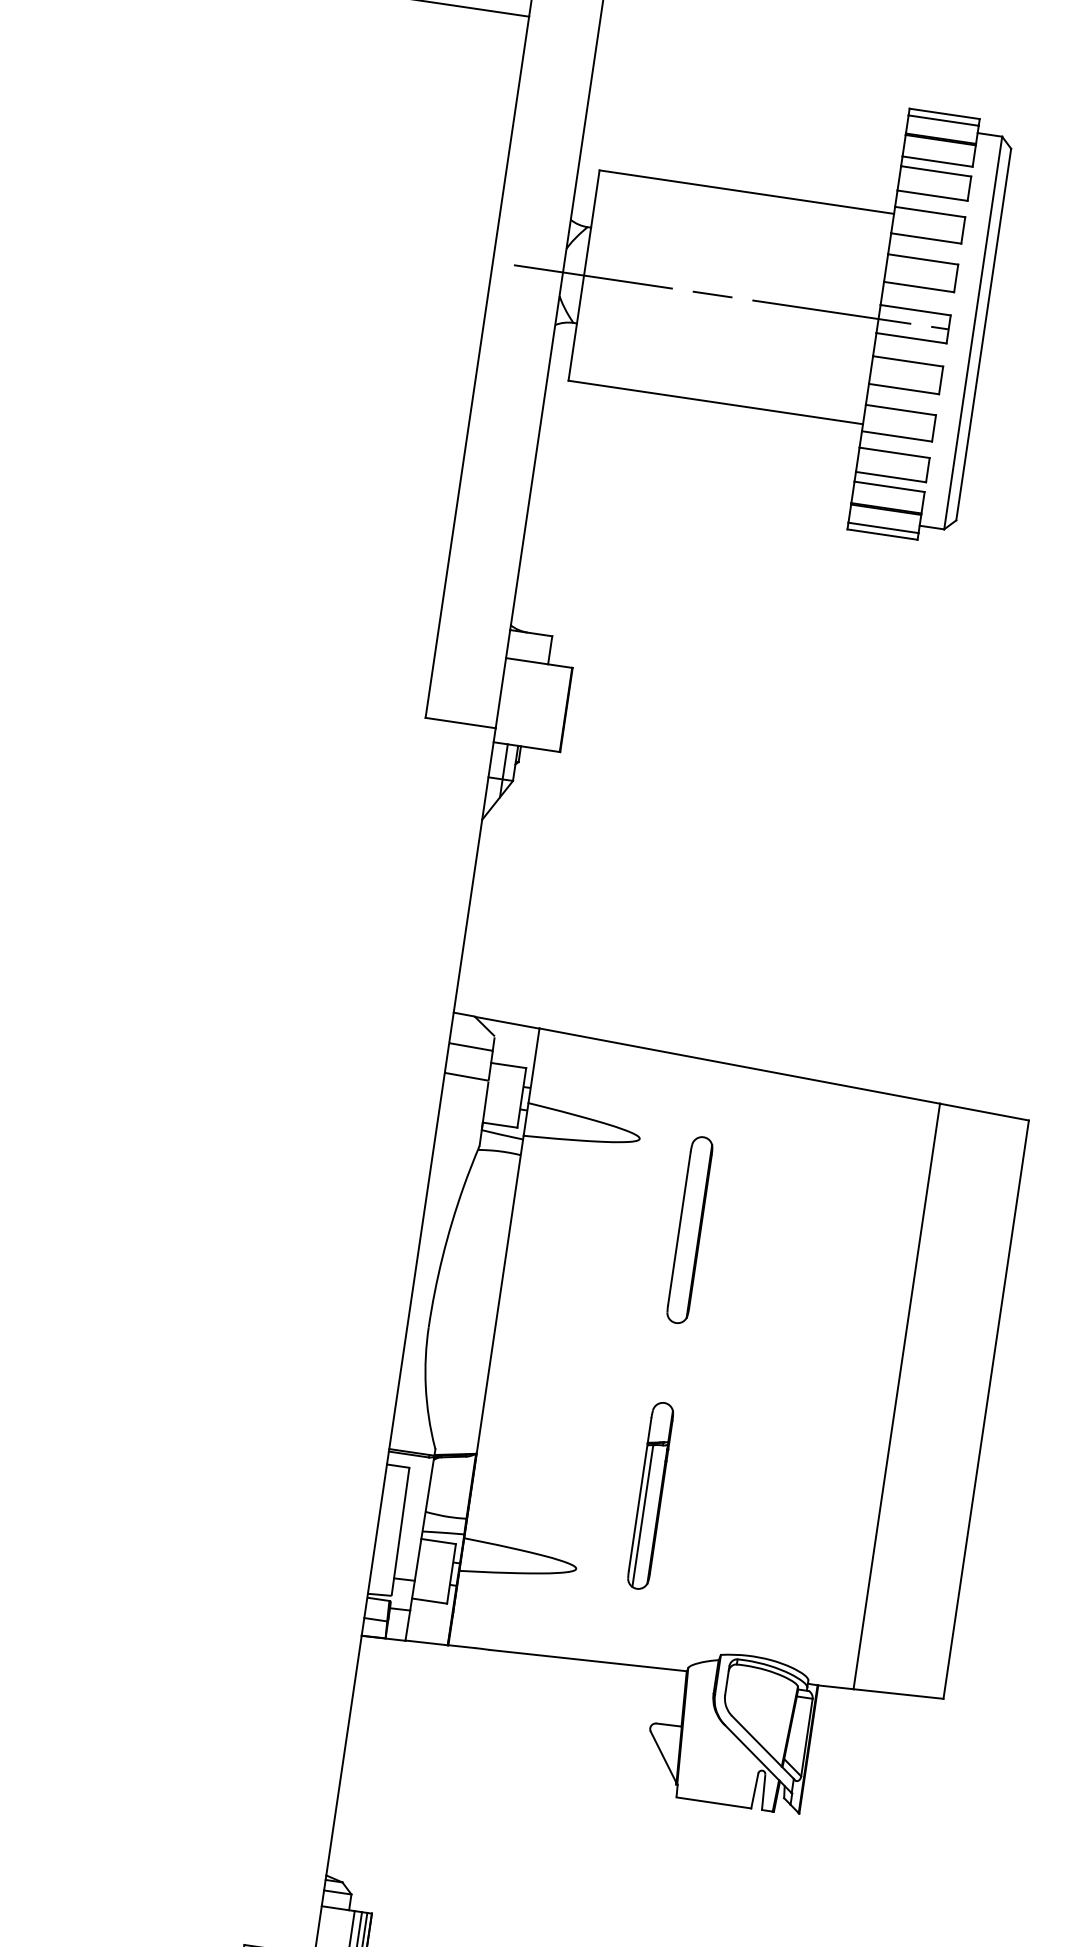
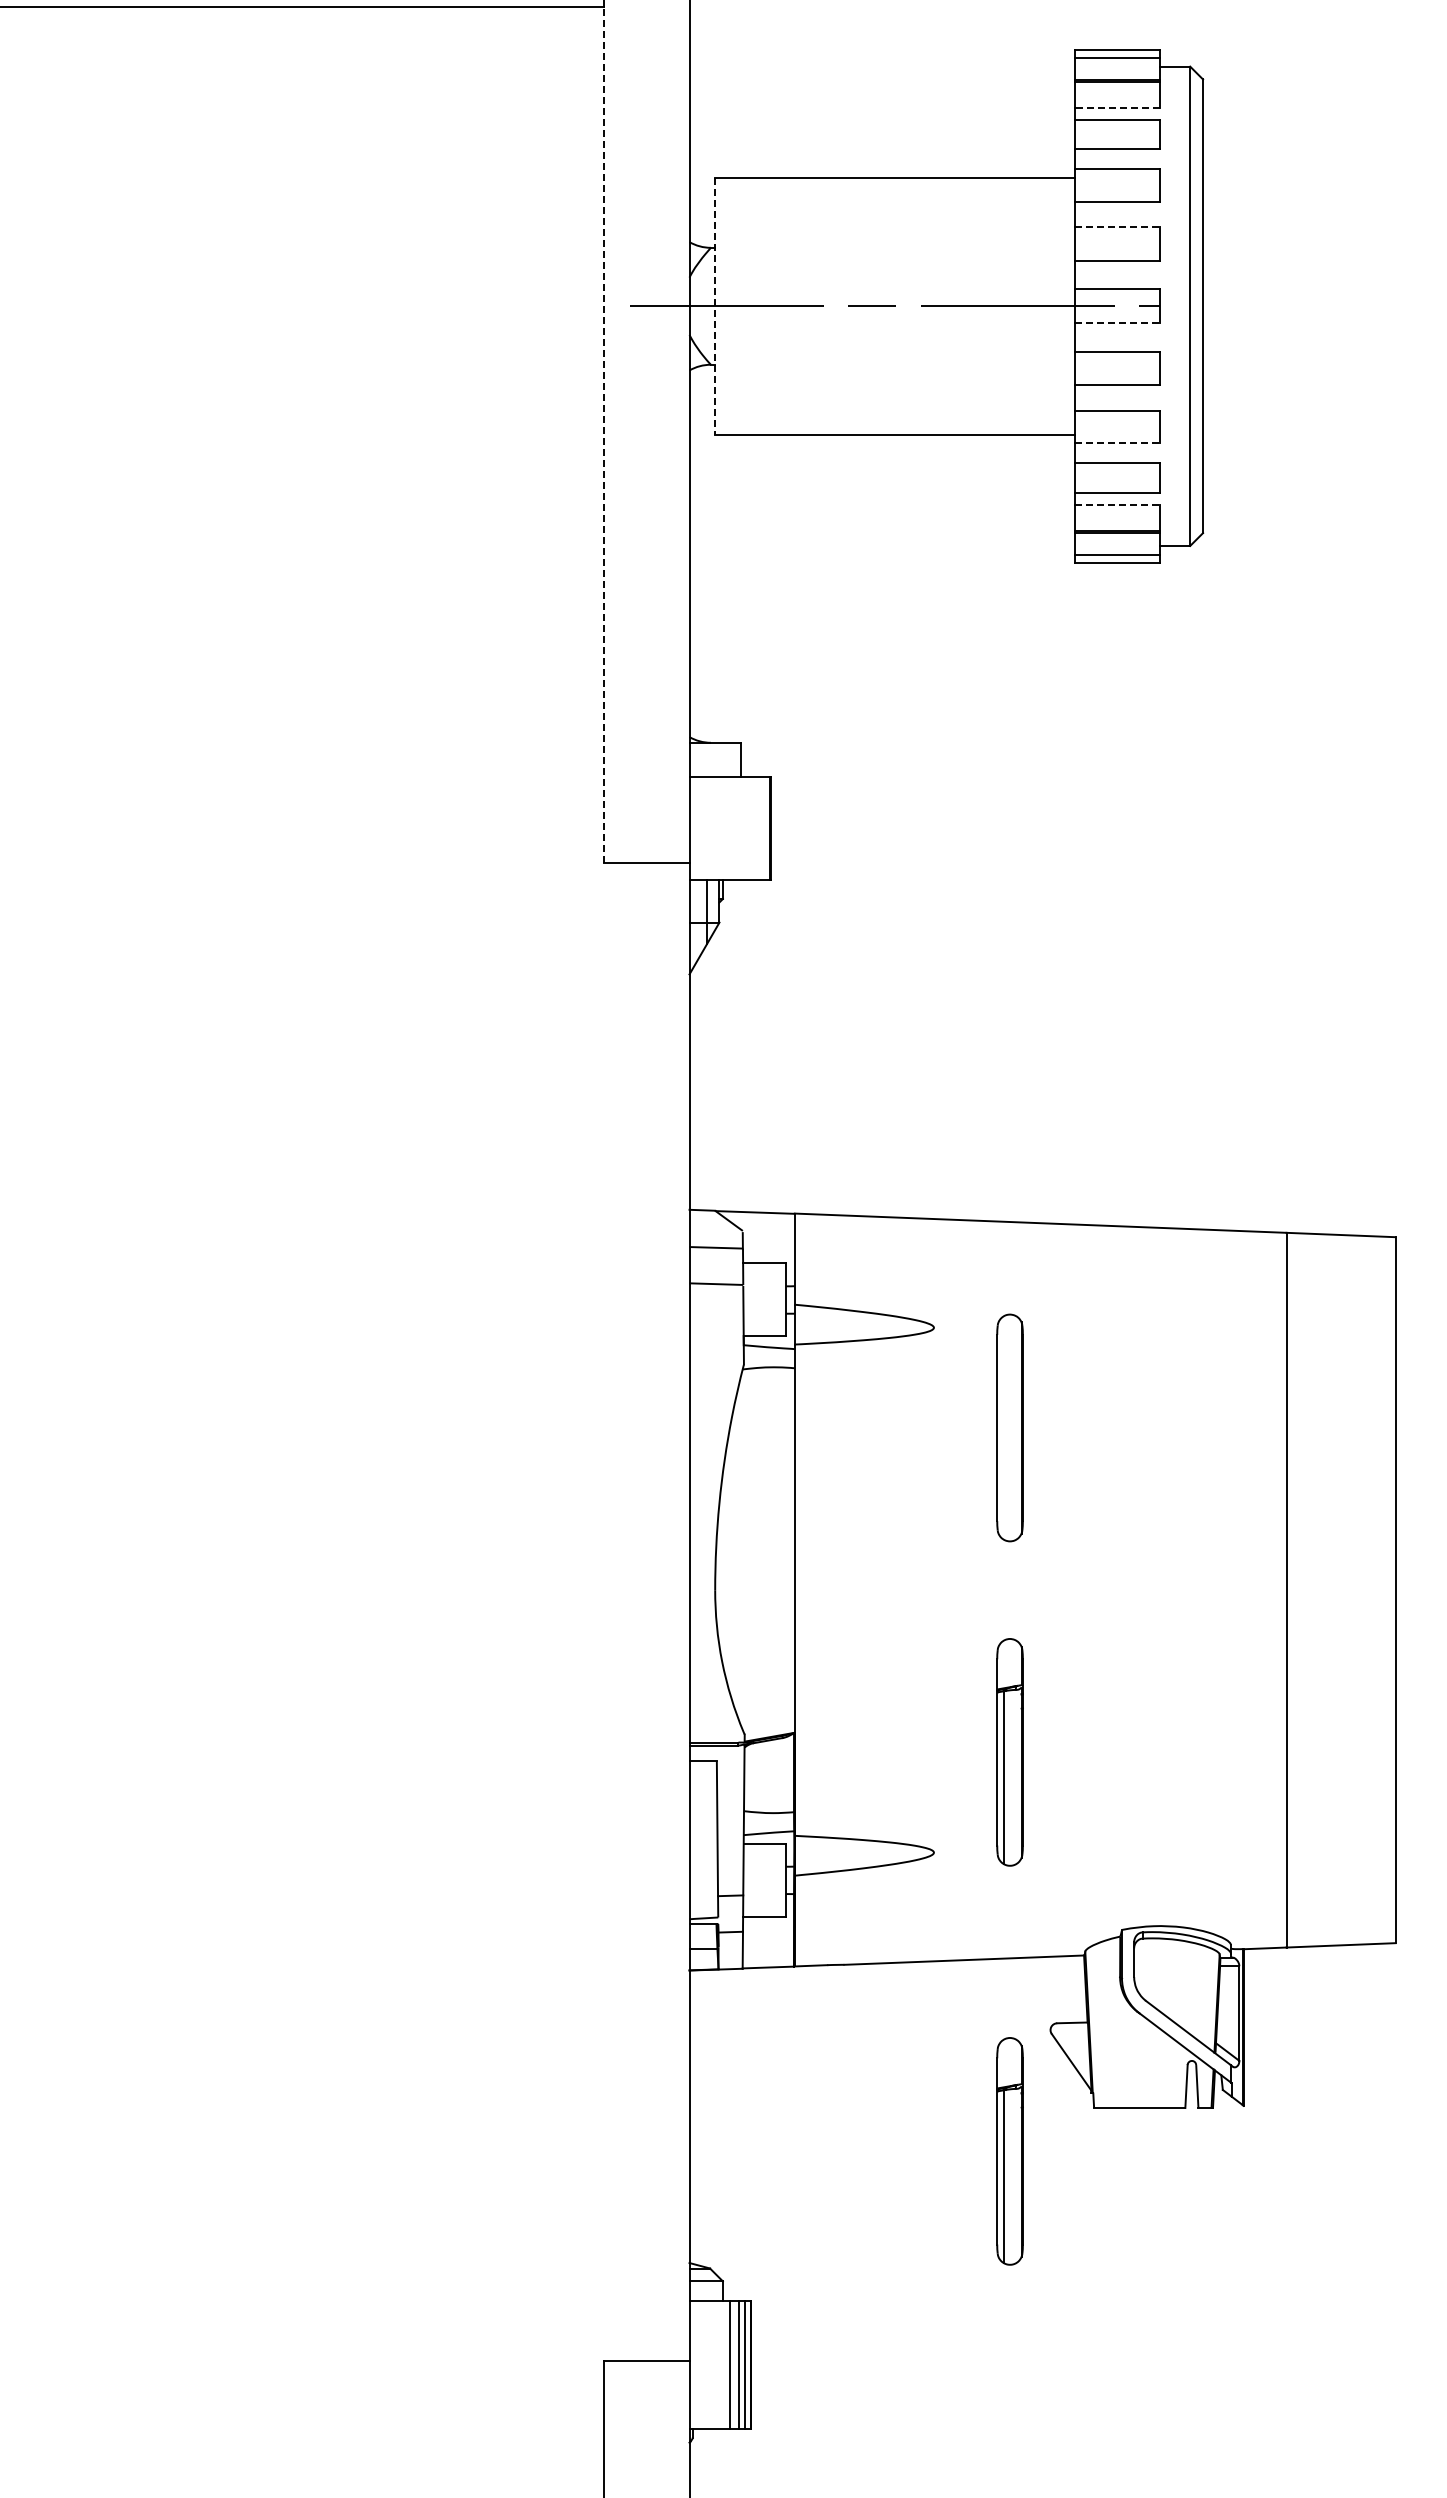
line: (937, 161) -> (1117, 107), solid -> dashed
line: (923, 259) -> (1117, 227), solid -> dashed
line: (584, 275) -> (715, 306), solid -> dashed
line: (911, 338) -> (1117, 323), solid -> dashed
line: (477, 367) -> (603, 434), solid -> dashed
line: (897, 436) -> (1117, 443), solid -> dashed
line: (889, 486) -> (1117, 504), solid -> dashed
part: (601, 1822) -> (1009, 2151), added

